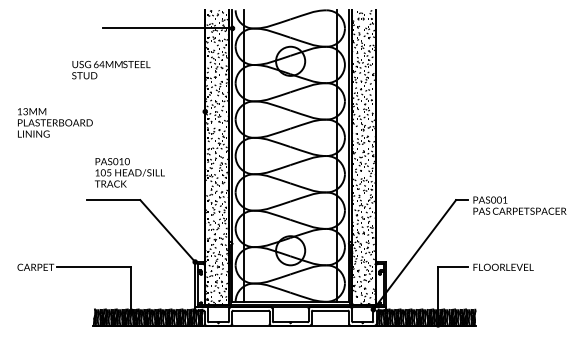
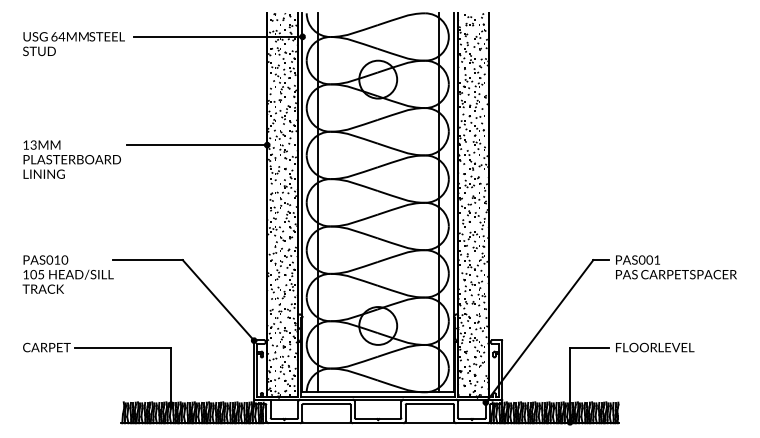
text: (110, 69) -> (73, 43), moved
line: (151, 111) -> (197, 145), added
text: (129, 172) -> (67, 274), moved

